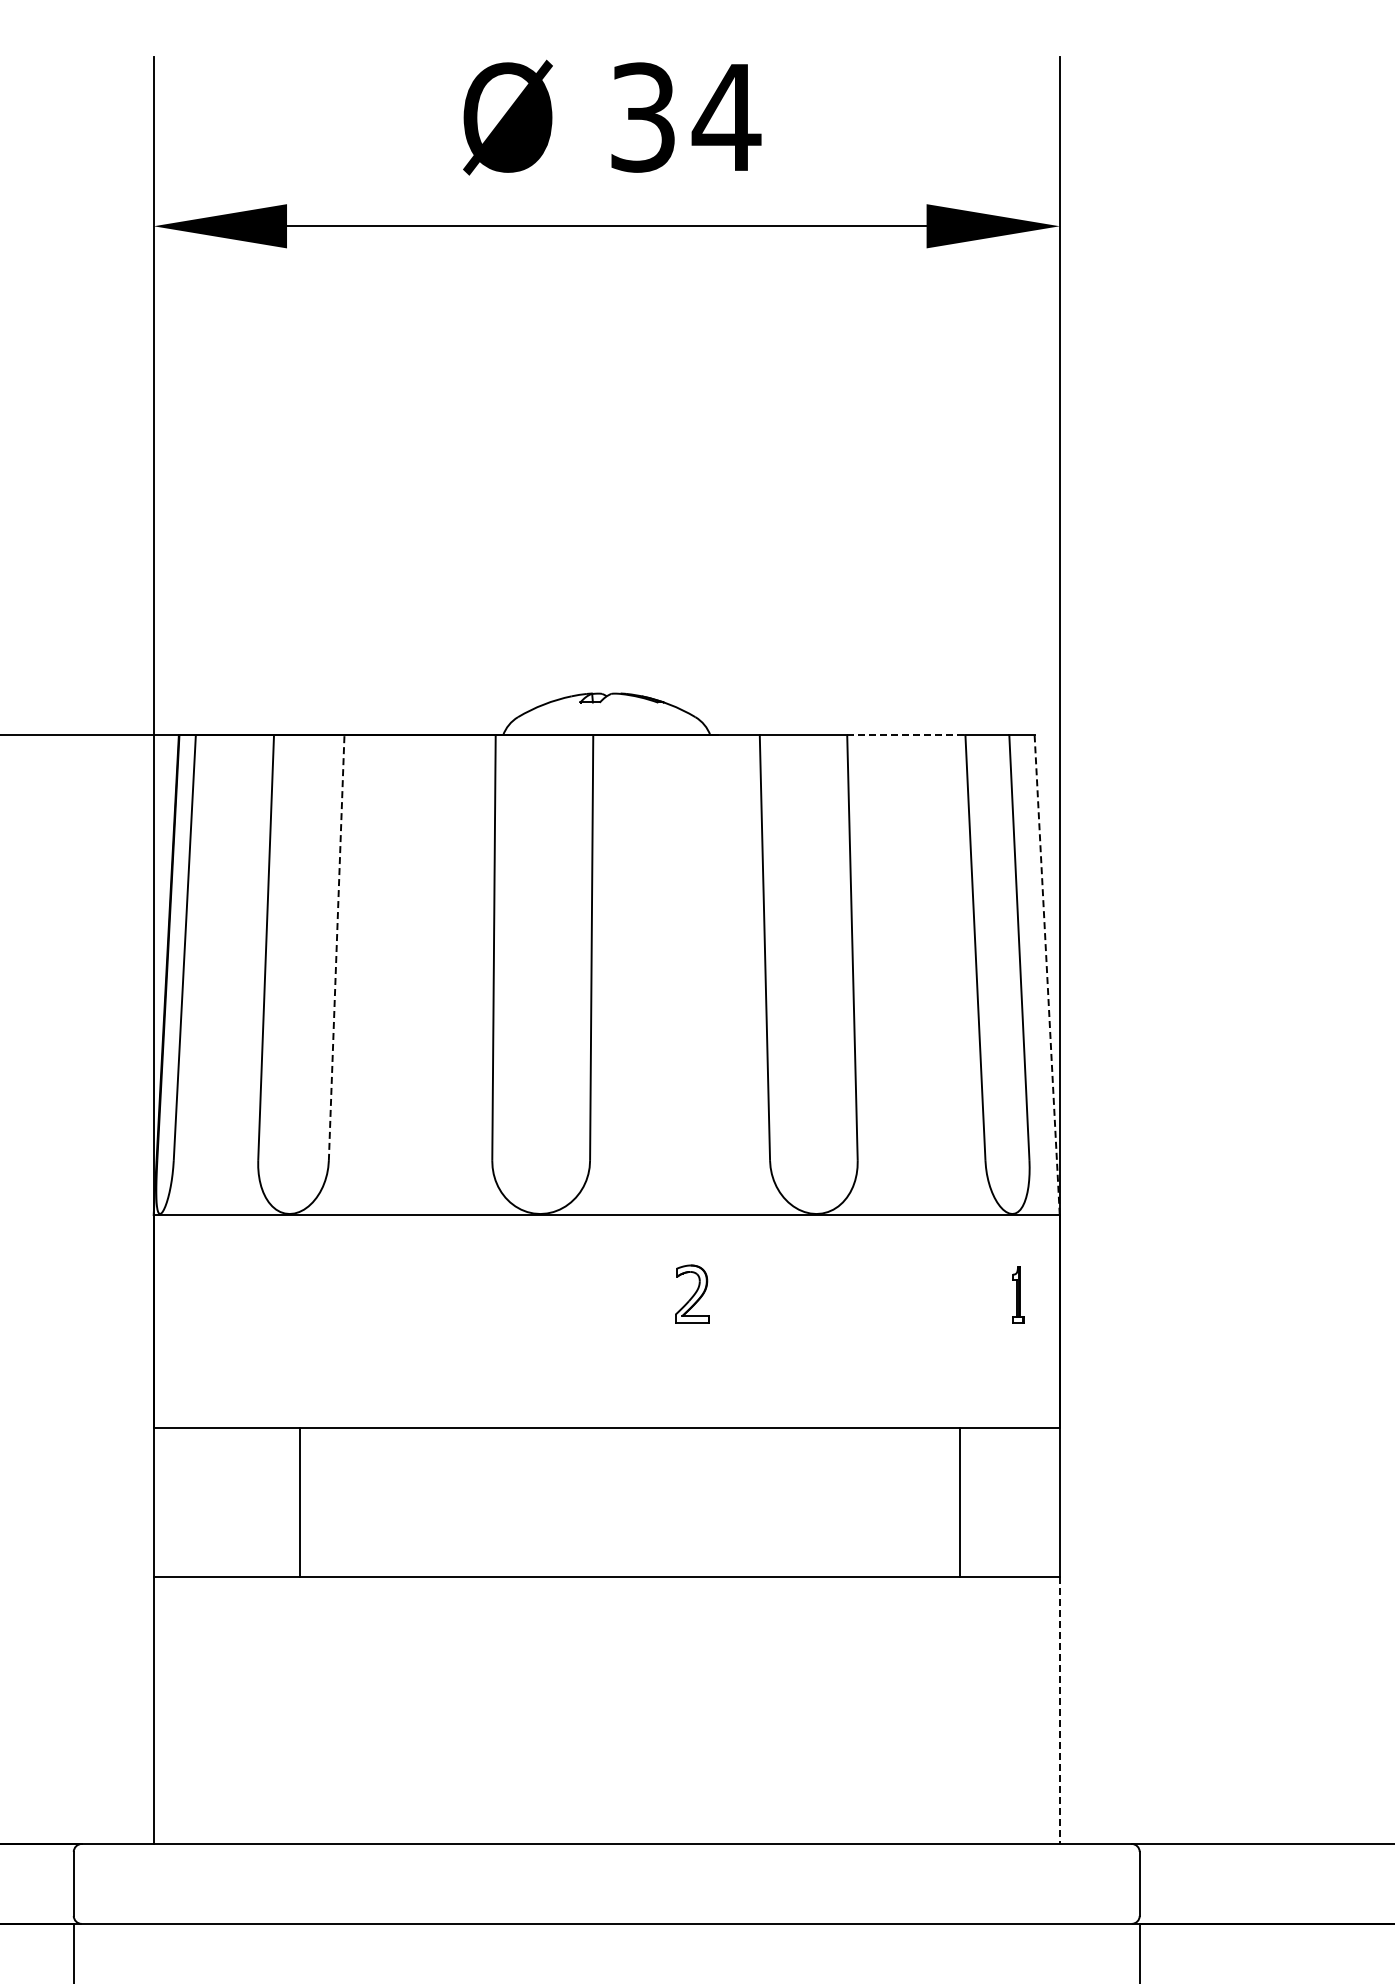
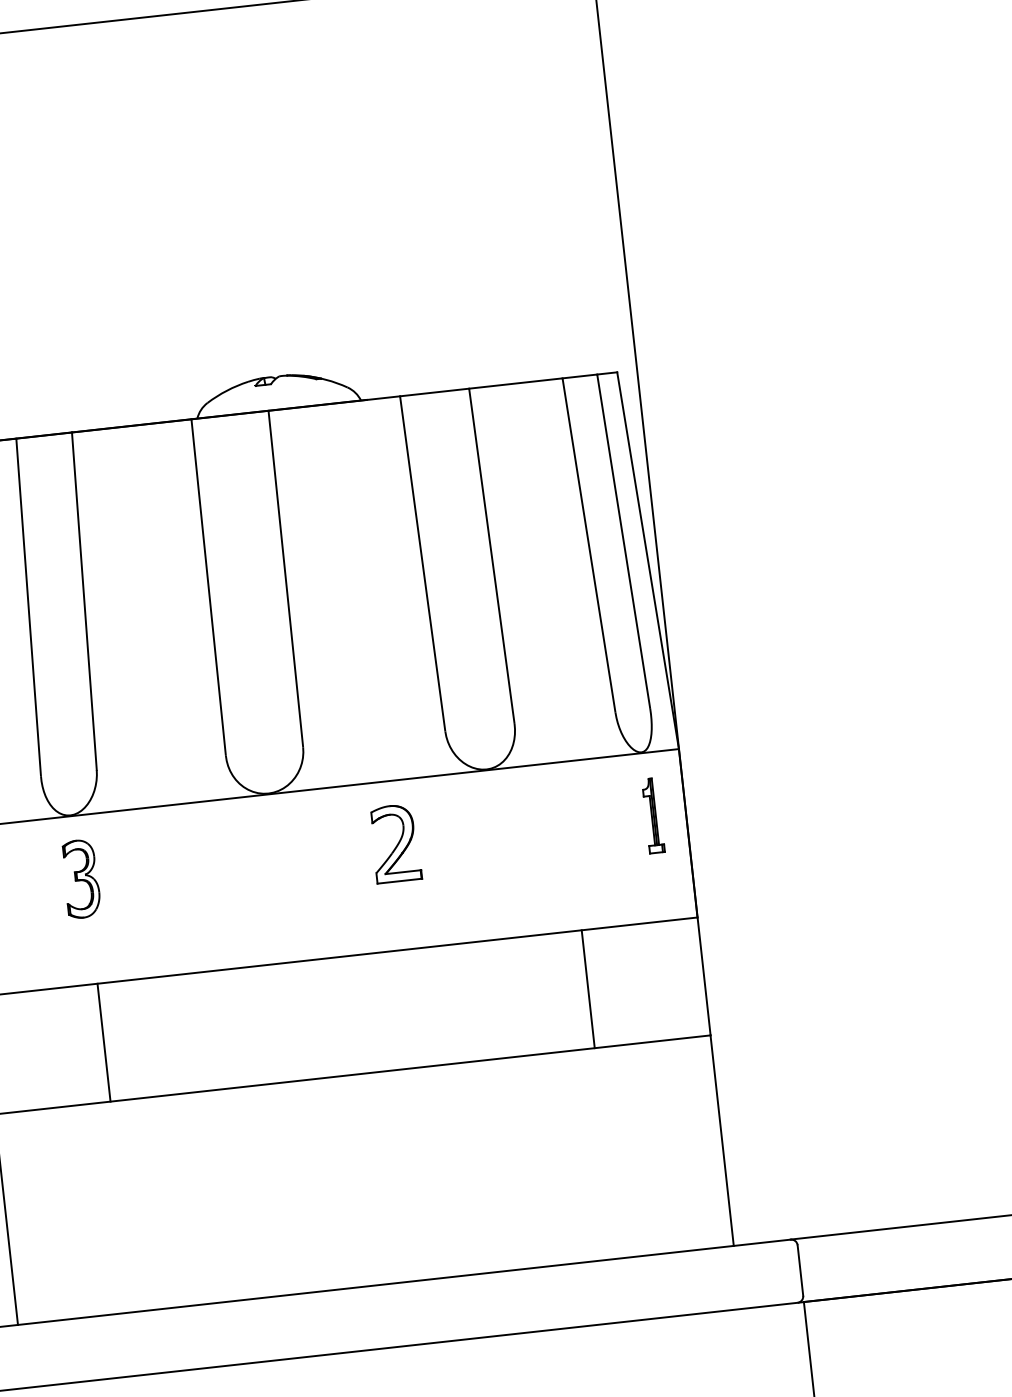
line: (906, 735) -> (516, 383), dashed -> solid
line: (336, 948) -> (84, 601), dashed -> solid
line: (1047, 975) -> (648, 560), dashed -> solid
part: (692, 1293) -> (395, 843), size x1.67
part: (294, 1294) -> (81, 878), added
part: (1018, 1294) -> (653, 815), size x1.67
line: (960, 1502) -> (588, 988), moved
line: (1059, 1711) -> (722, 1141), dashed -> solid

